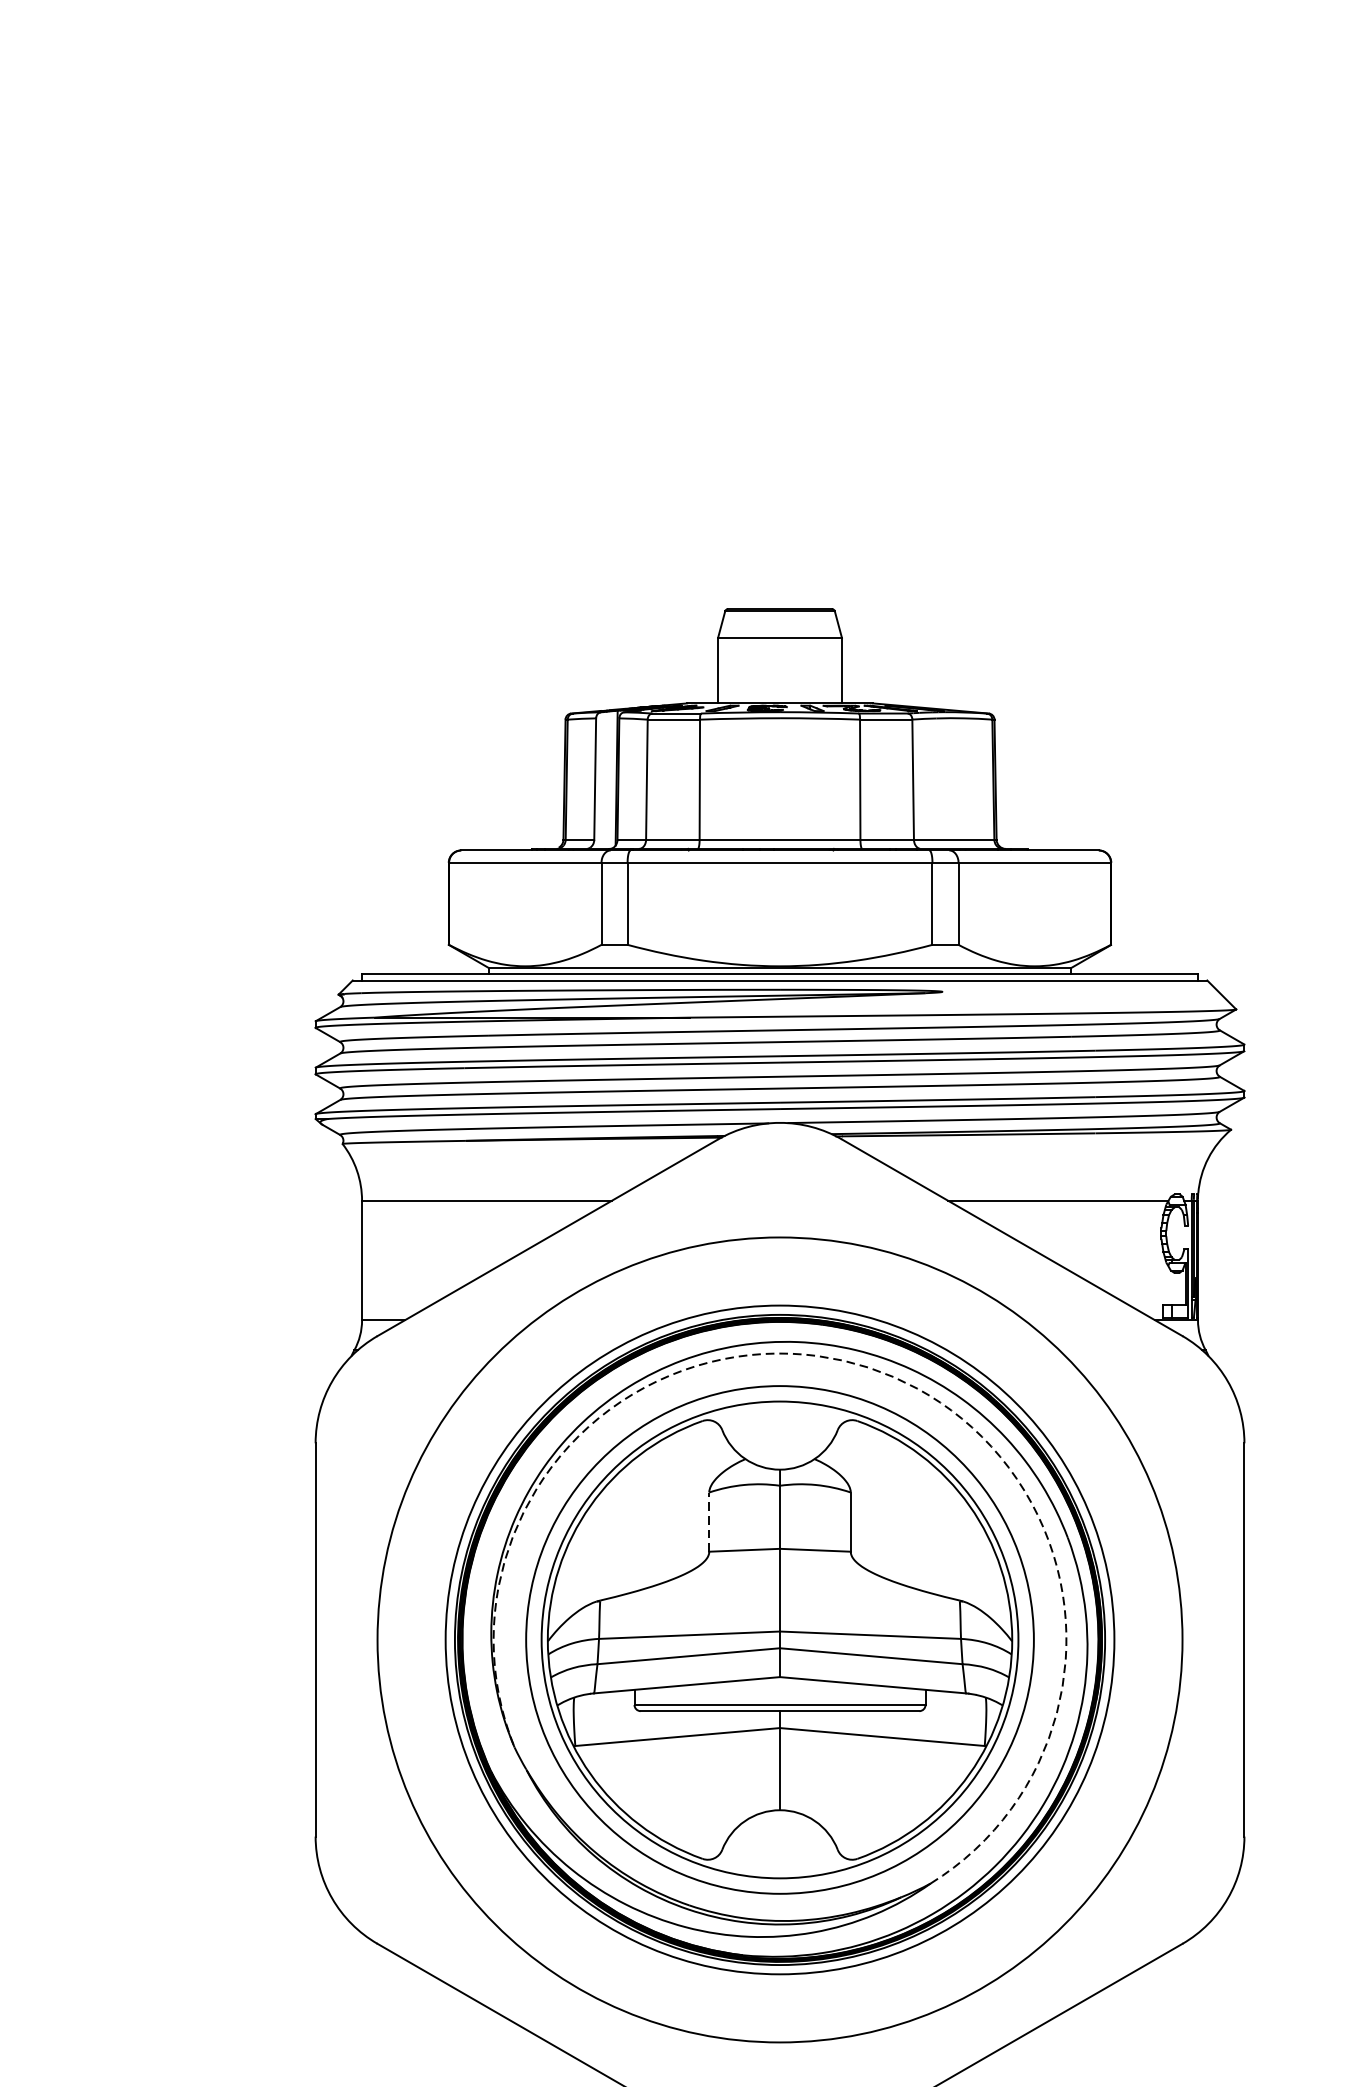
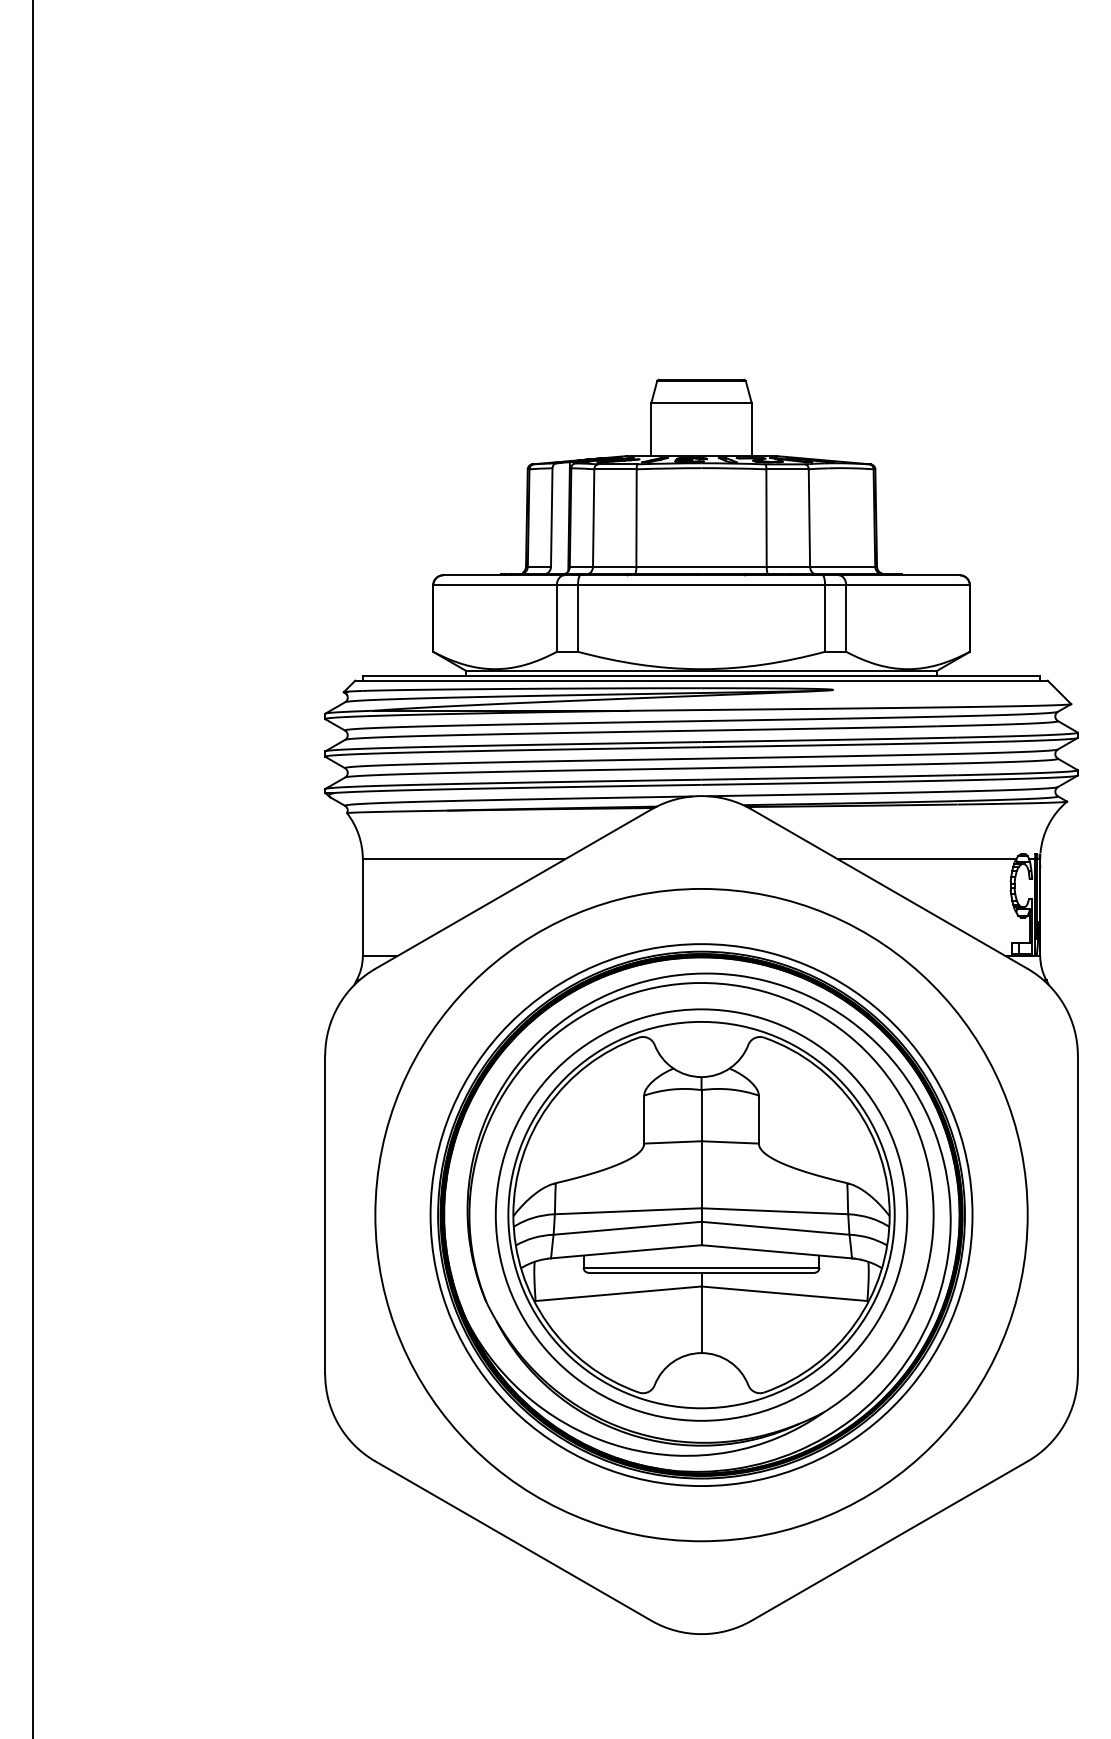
arc: (868, 1367) -> (773, 994), dashed -> solid
line: (709, 1521) -> (644, 1119), dashed -> solid

